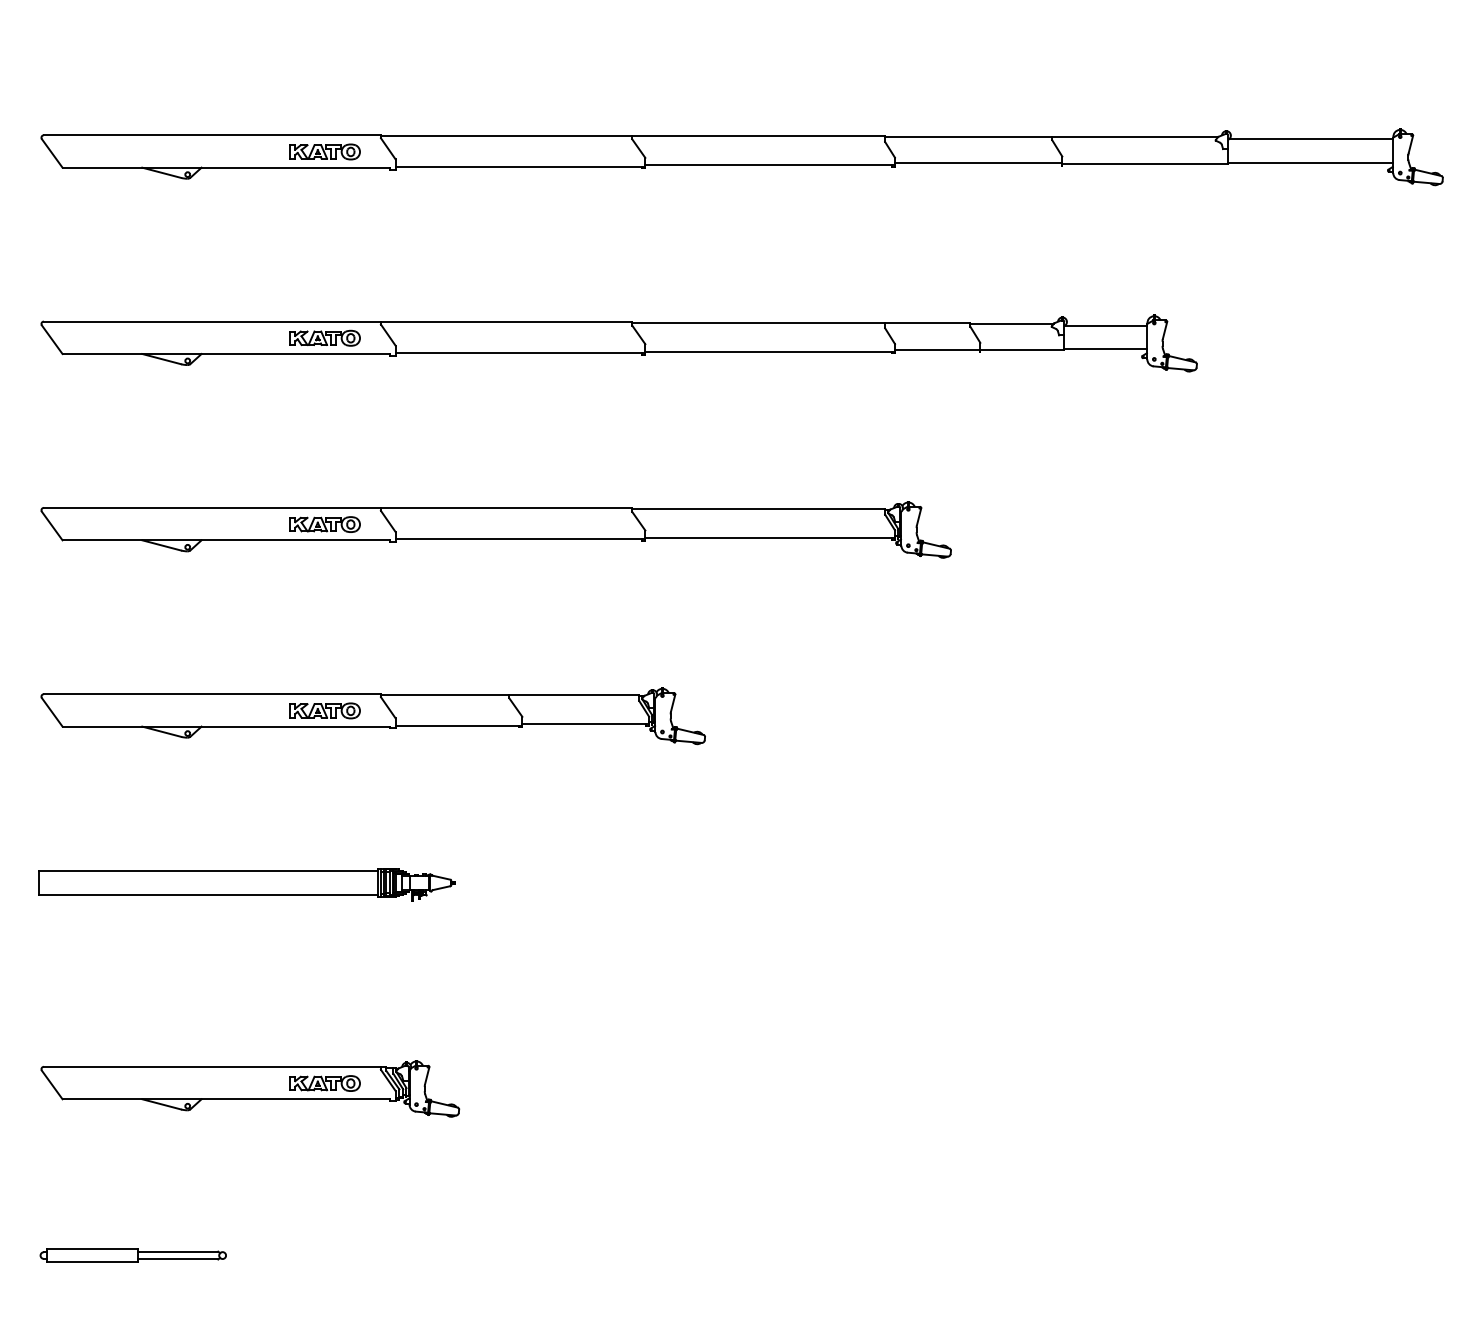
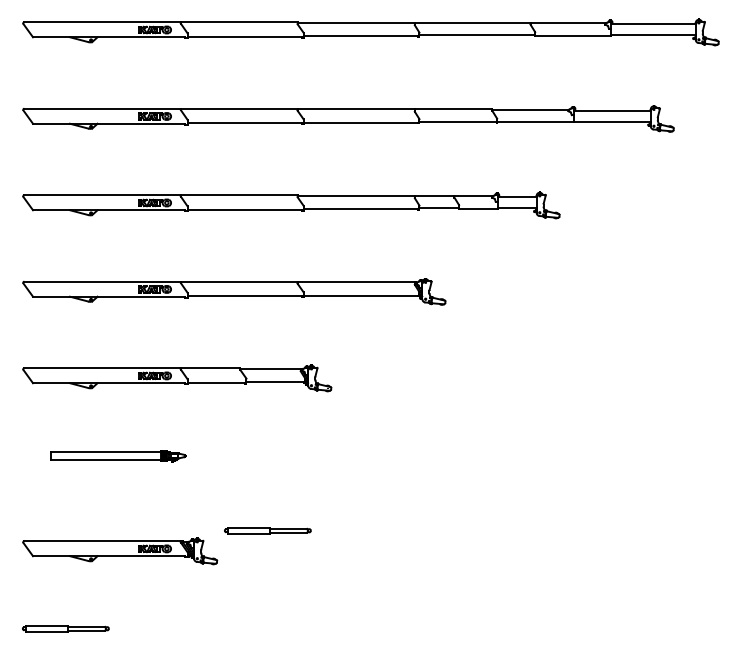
part: (246, 884) -> (118, 456), size x0.7
part: (567, 1043) -> (267, 530), added

